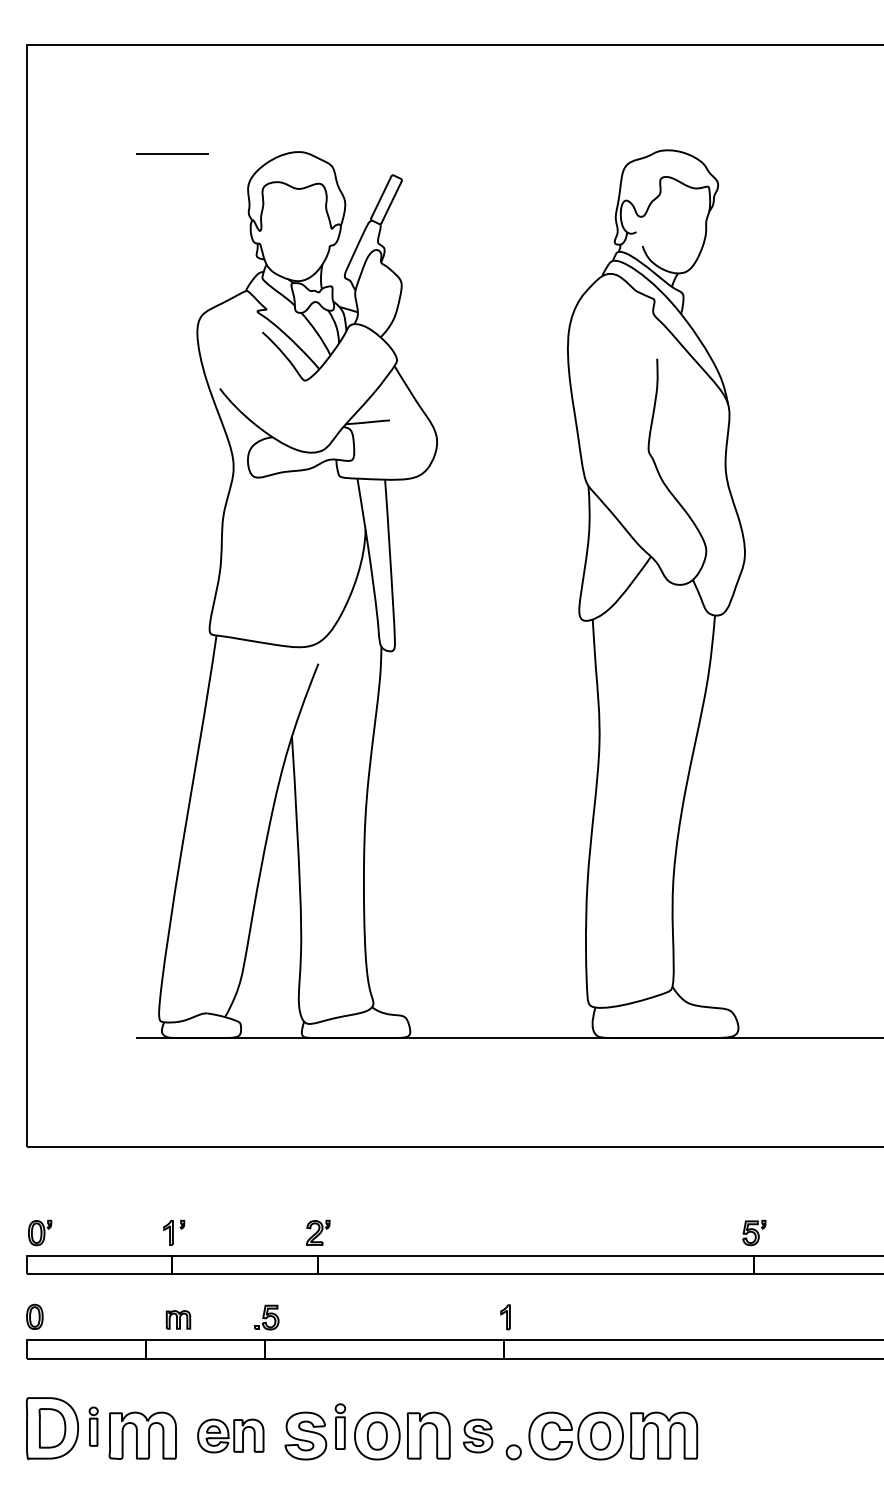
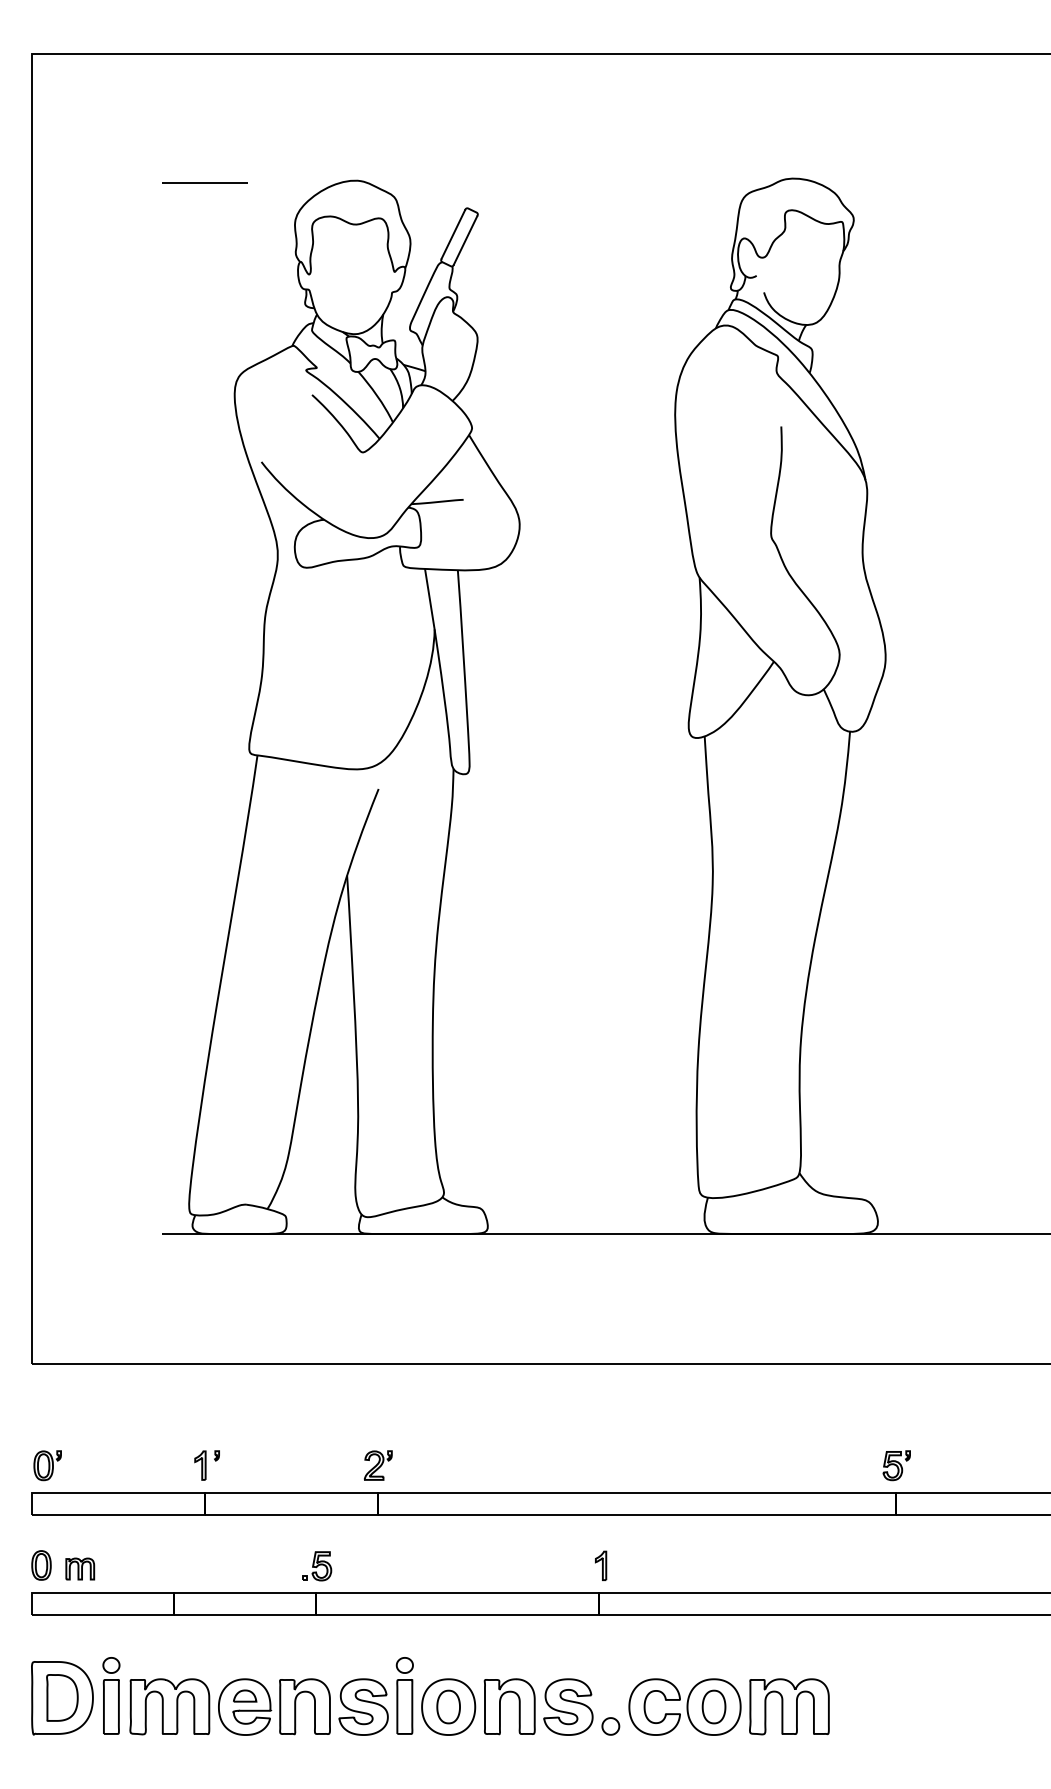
part: (178, 1319) -> (80, 1568), moved
part: (93, 1426) -> (111, 1695), size x1.67
part: (340, 1426) -> (404, 1695), size x1.43
part: (230, 1435) -> (274, 1706), size x1.43
part: (478, 1435) -> (568, 1706), size x1.43

